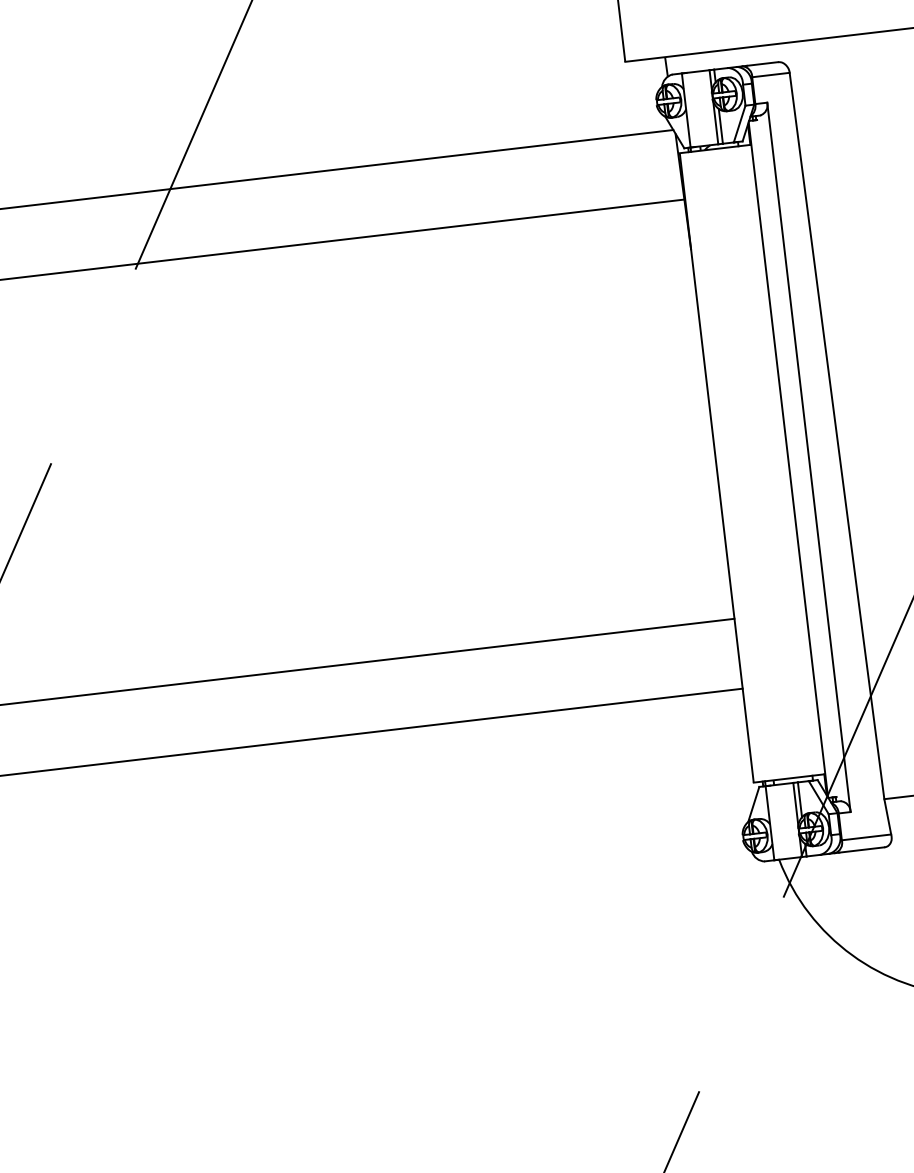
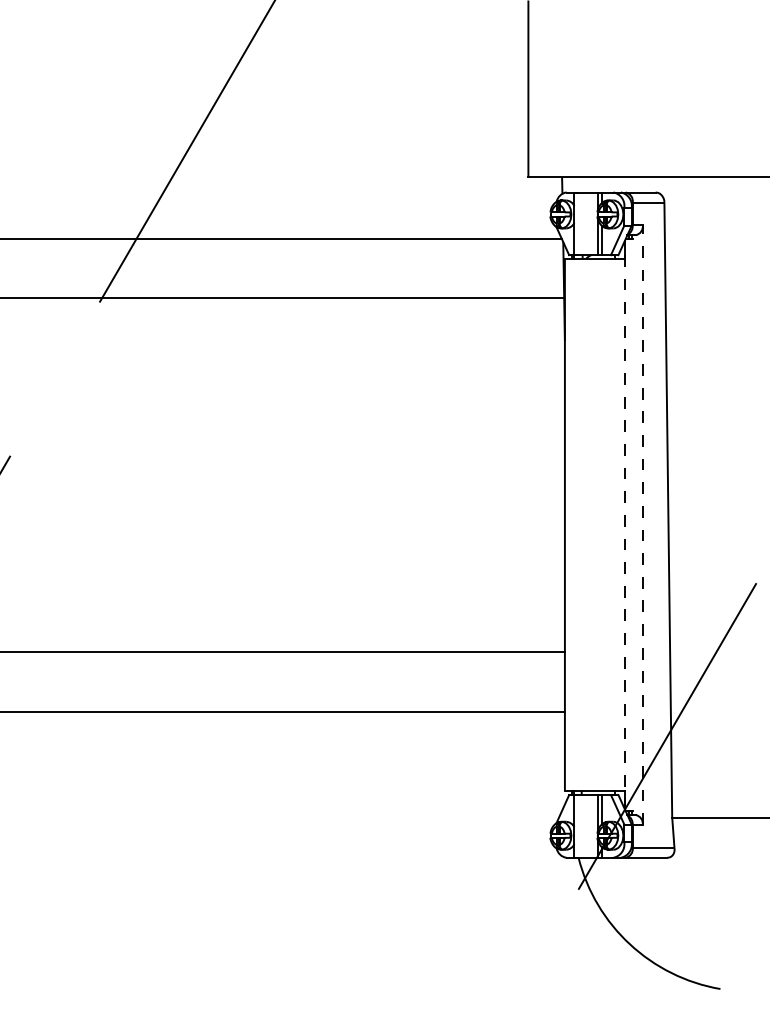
line: (808, 457) -> (642, 525), solid -> dashed
line: (788, 459) -> (625, 524), solid -> dashed

